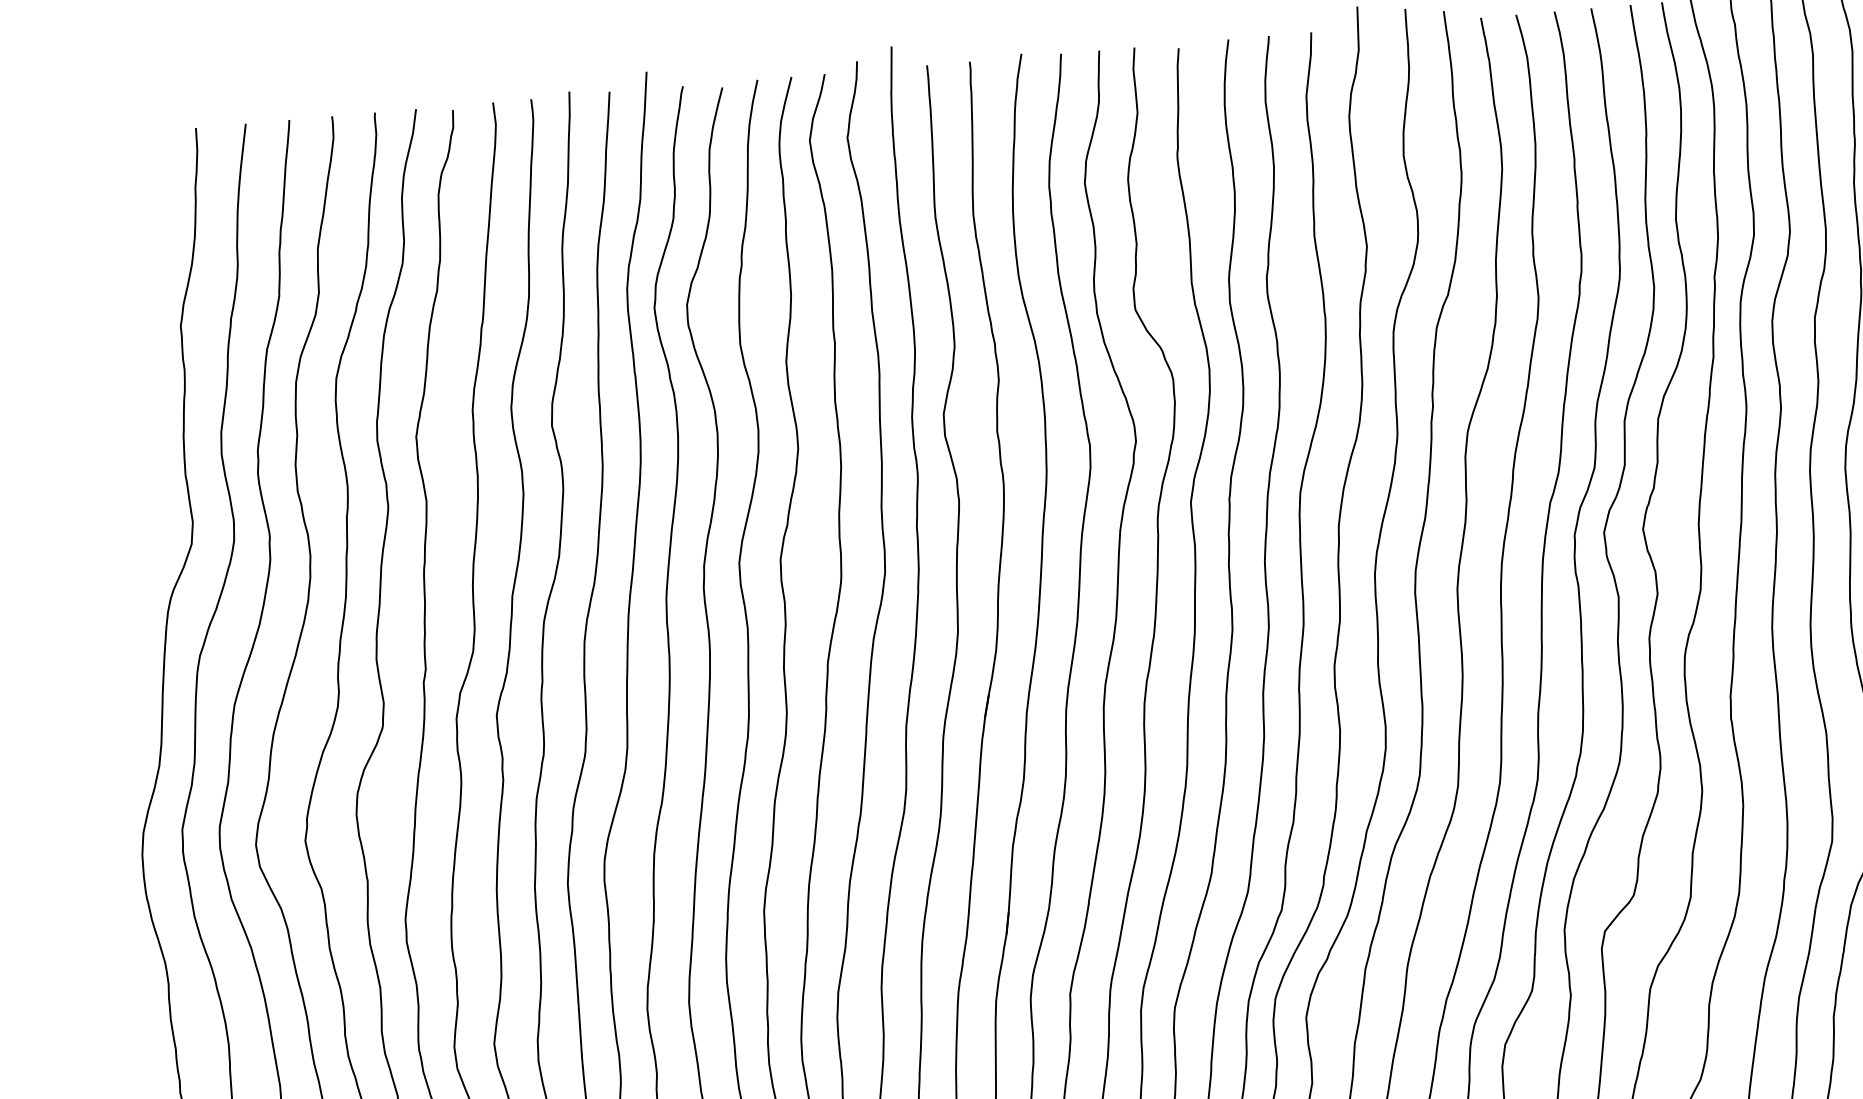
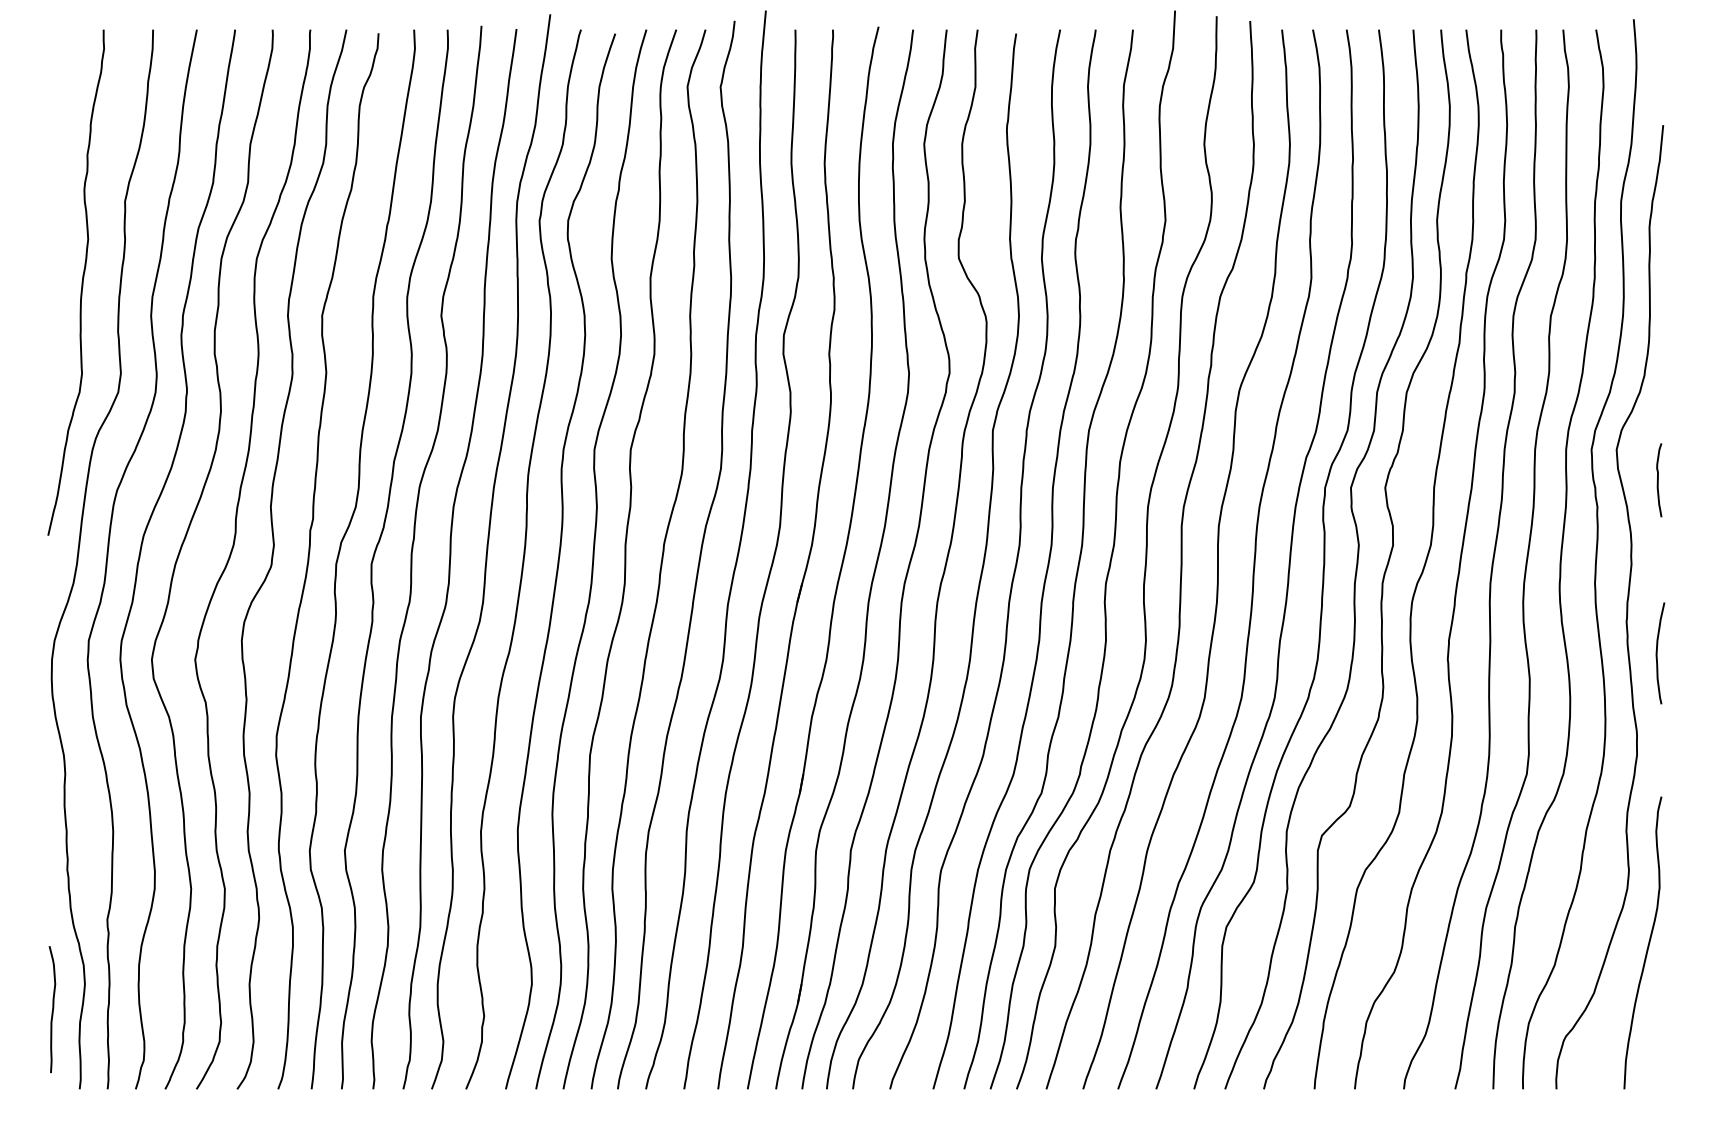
curve: (139, 422) -> (81, 282), added

